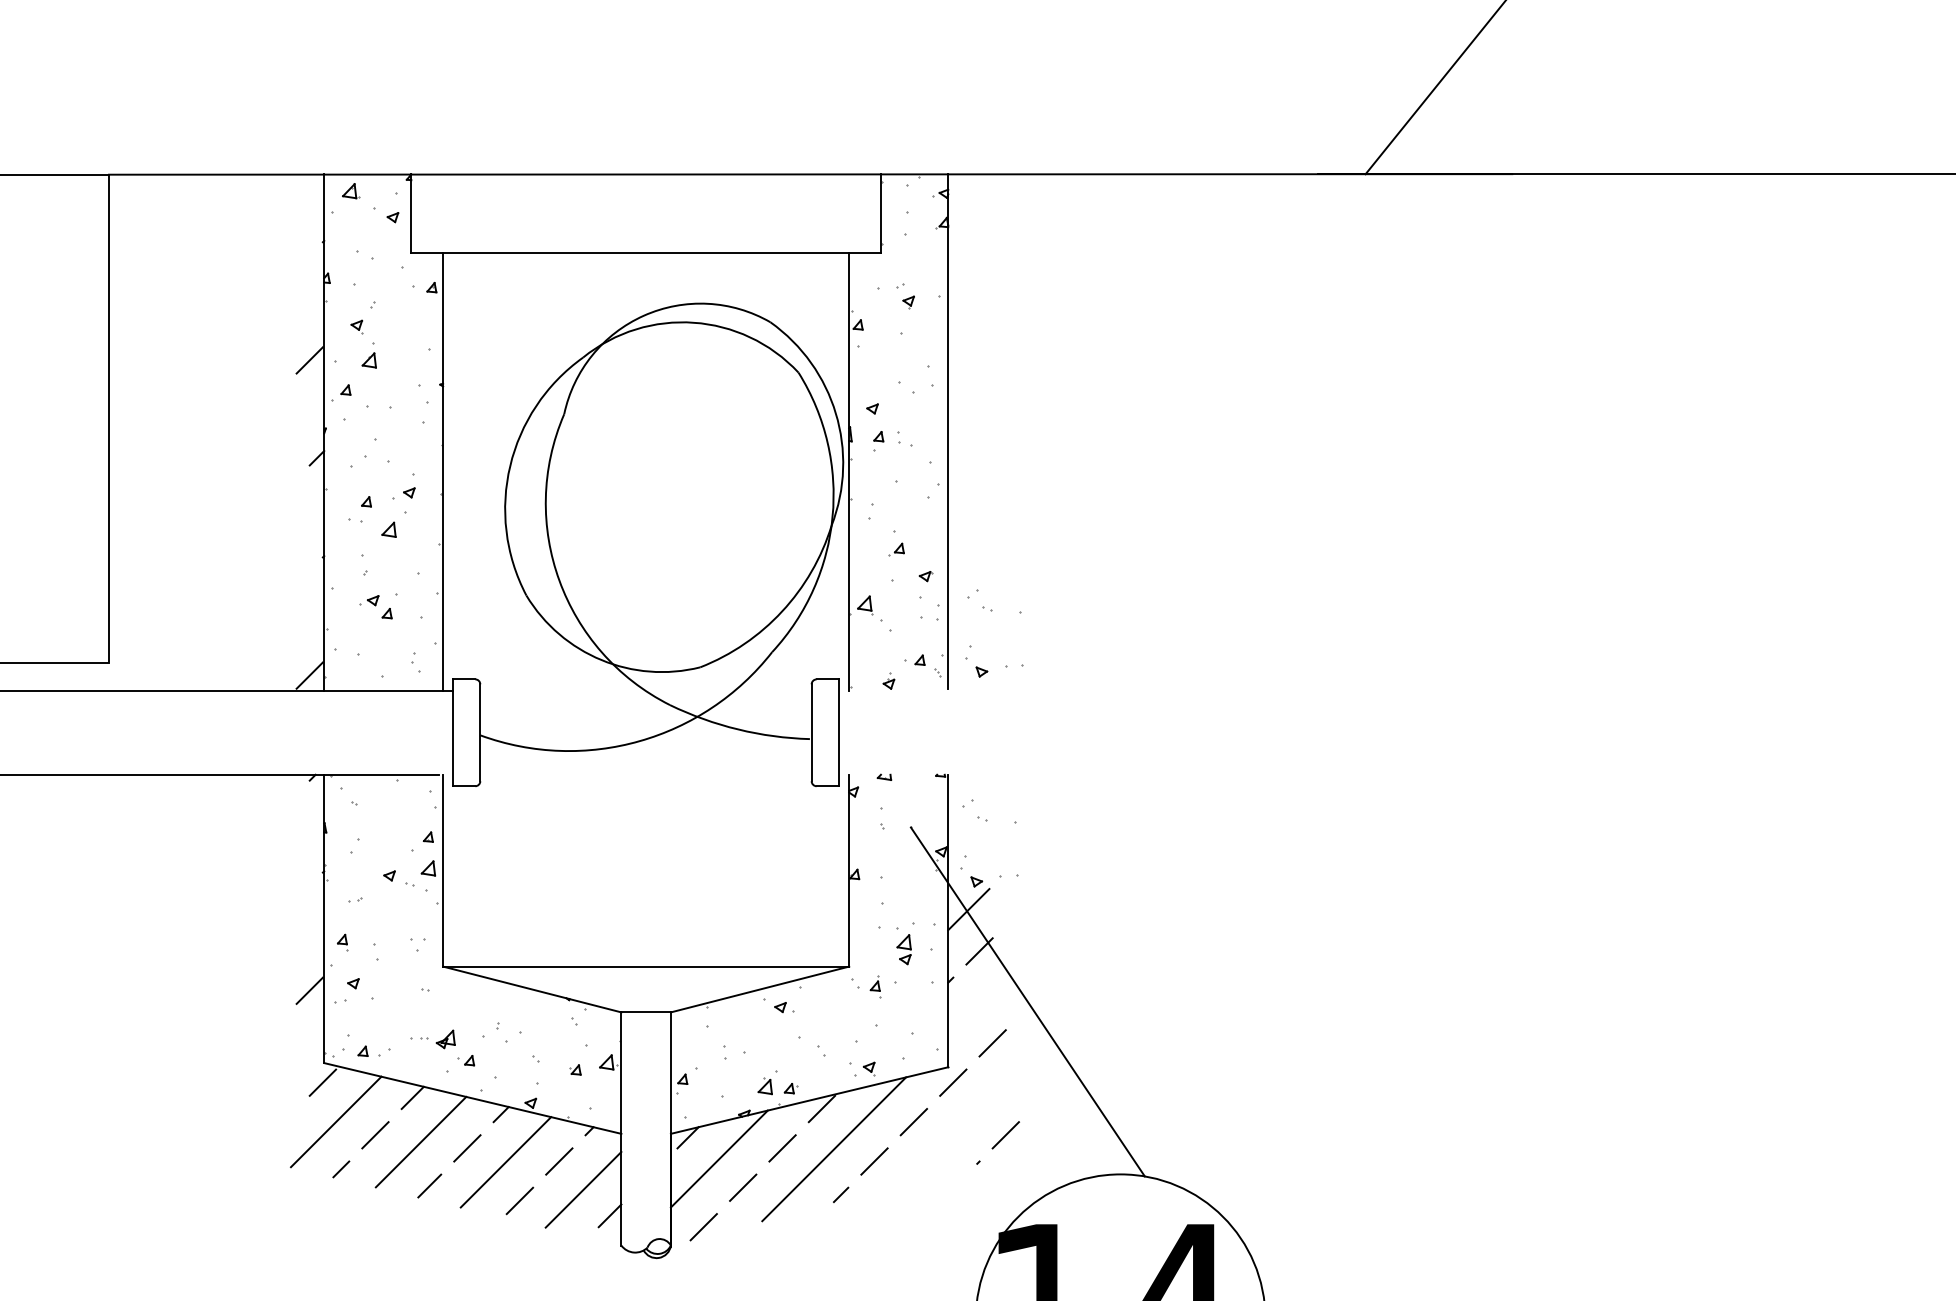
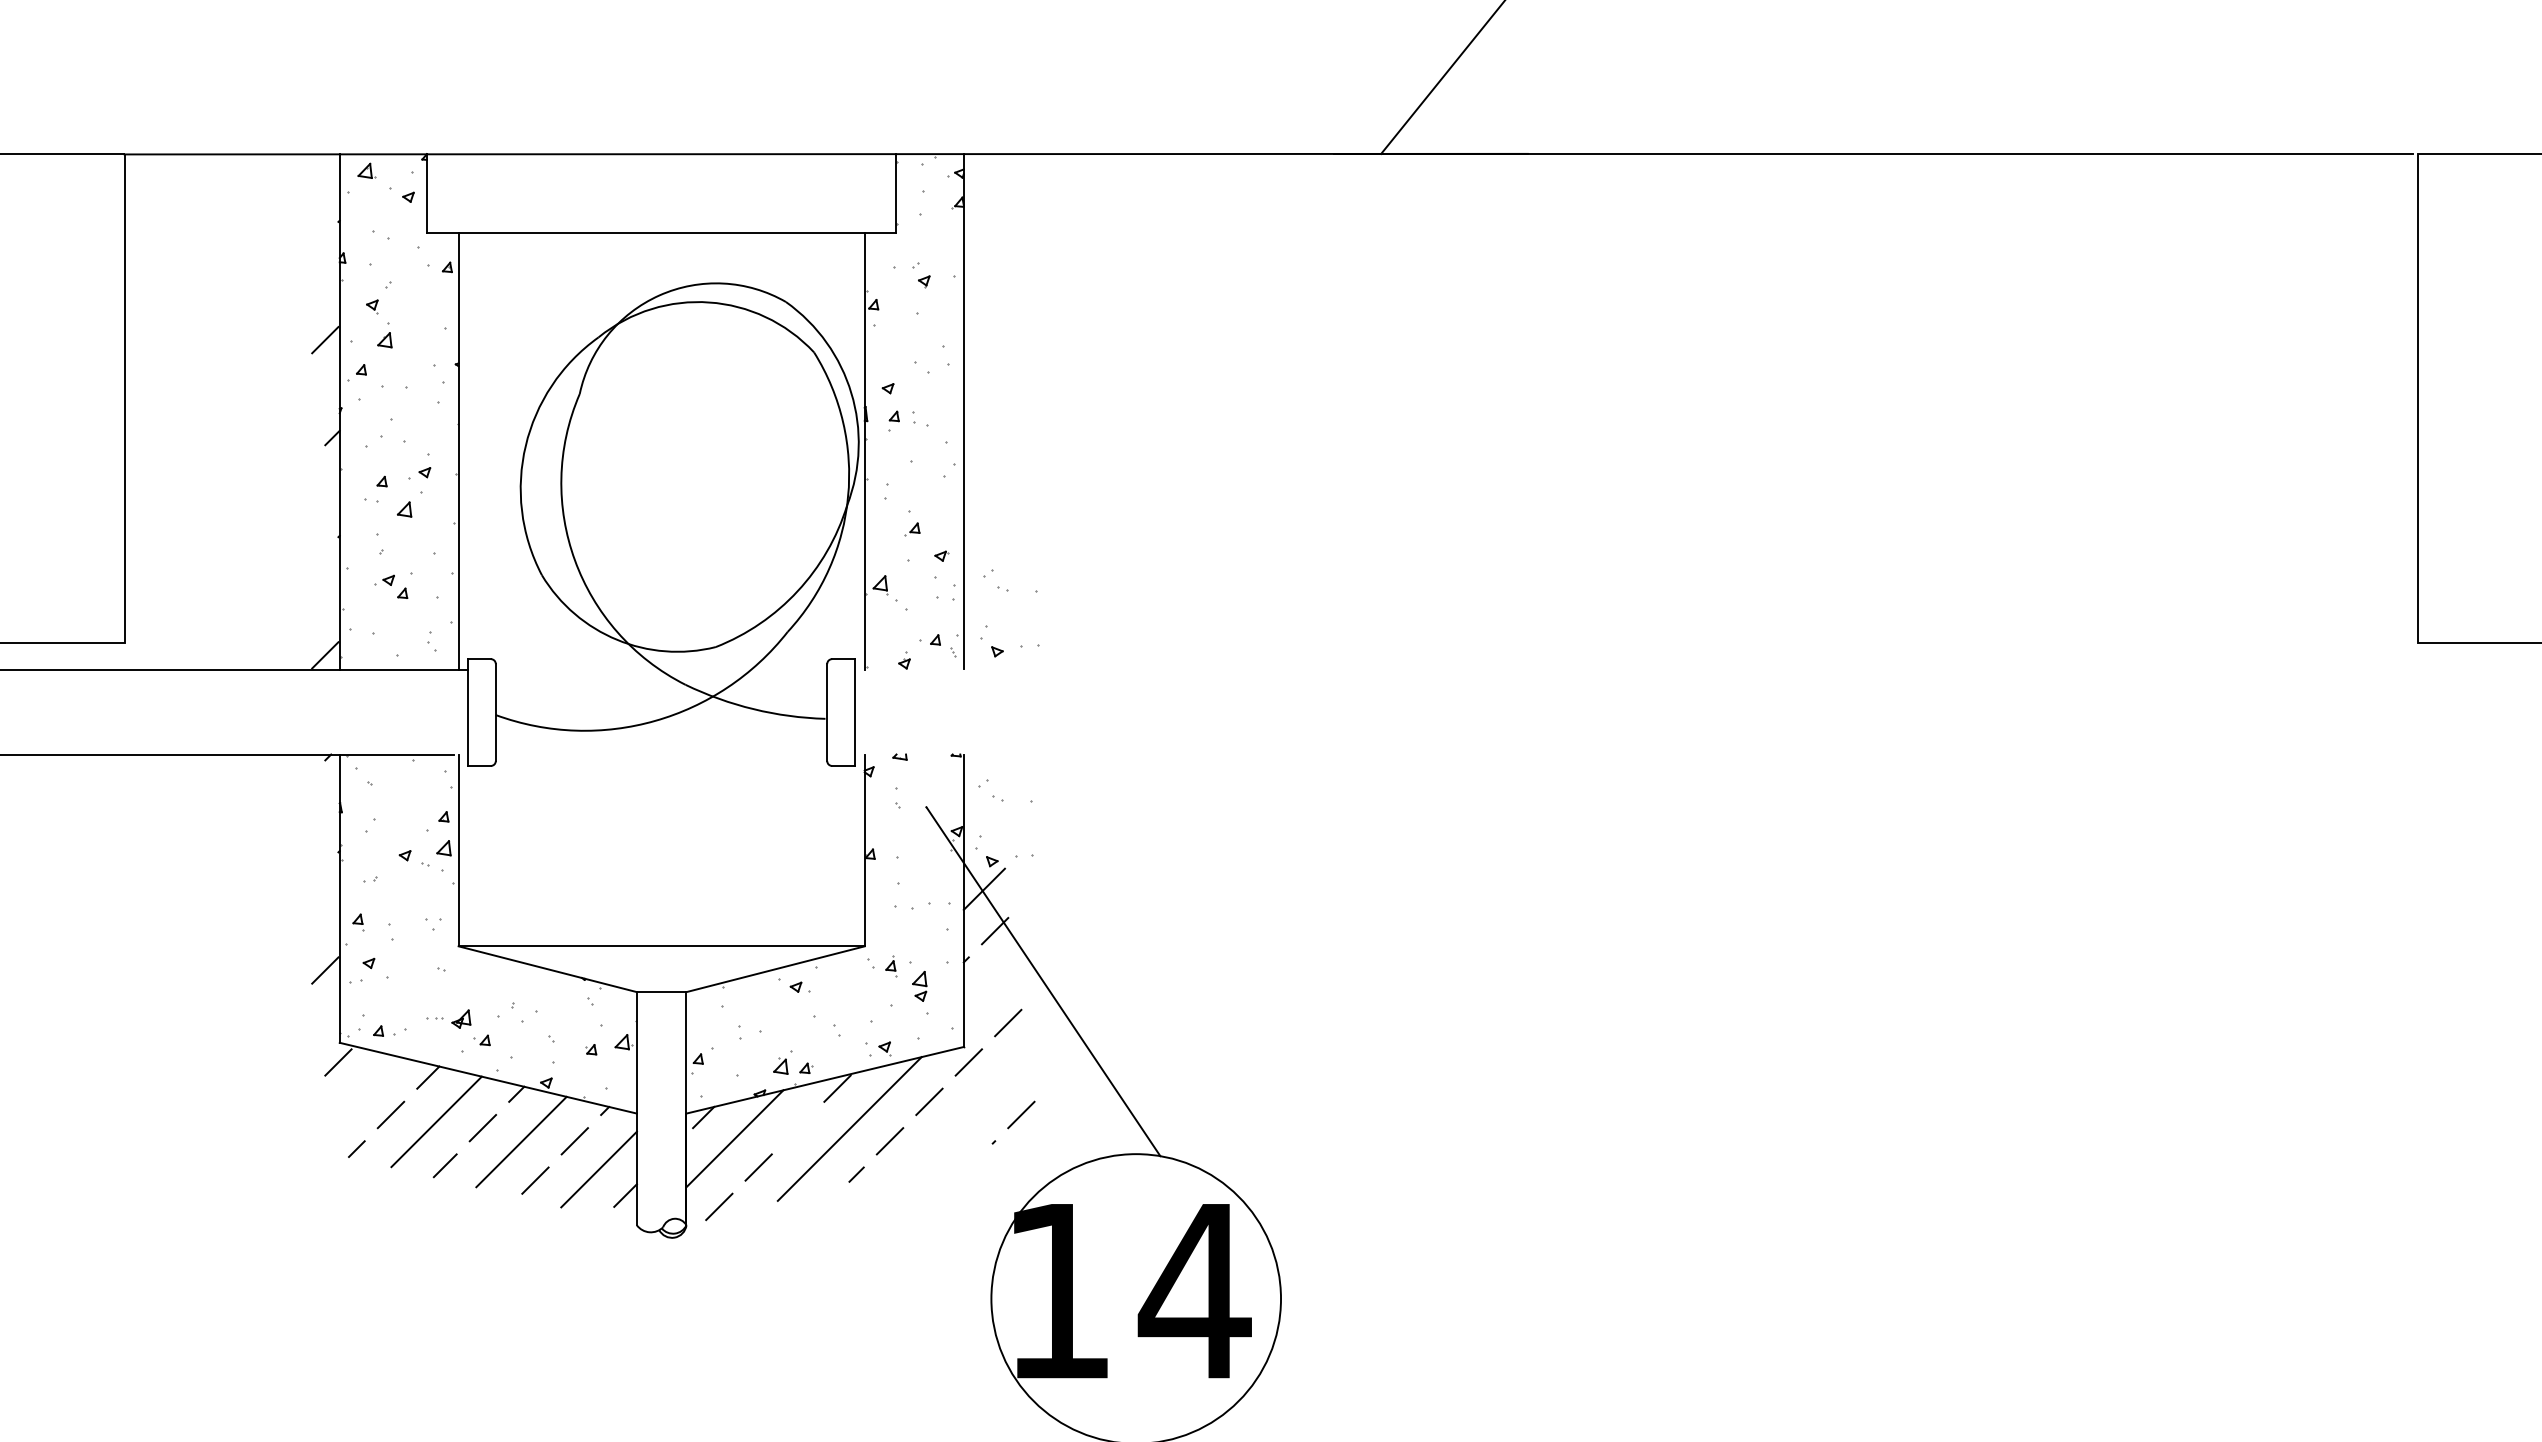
part: (903, 948) -> (919, 985), moved
line: (335, 1121) -> (351, 1101), removed
line: (781, 1147) -> (797, 1127), removed

